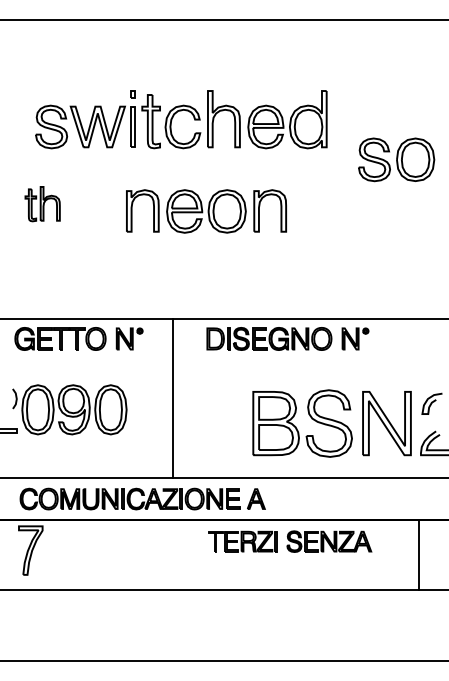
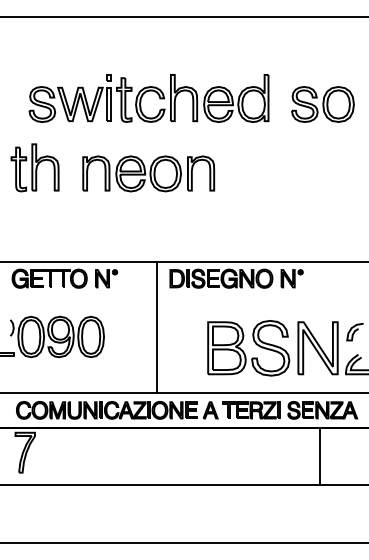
part: (396, 159) -> (322, 104), moved
part: (42, 203) -> (34, 167), size x1.67
part: (206, 210) -> (148, 173), moved
line: (172, 398) -> (156, 327), moved
part: (290, 541) -> (290, 410), moved
line: (419, 555) -> (320, 456), moved

